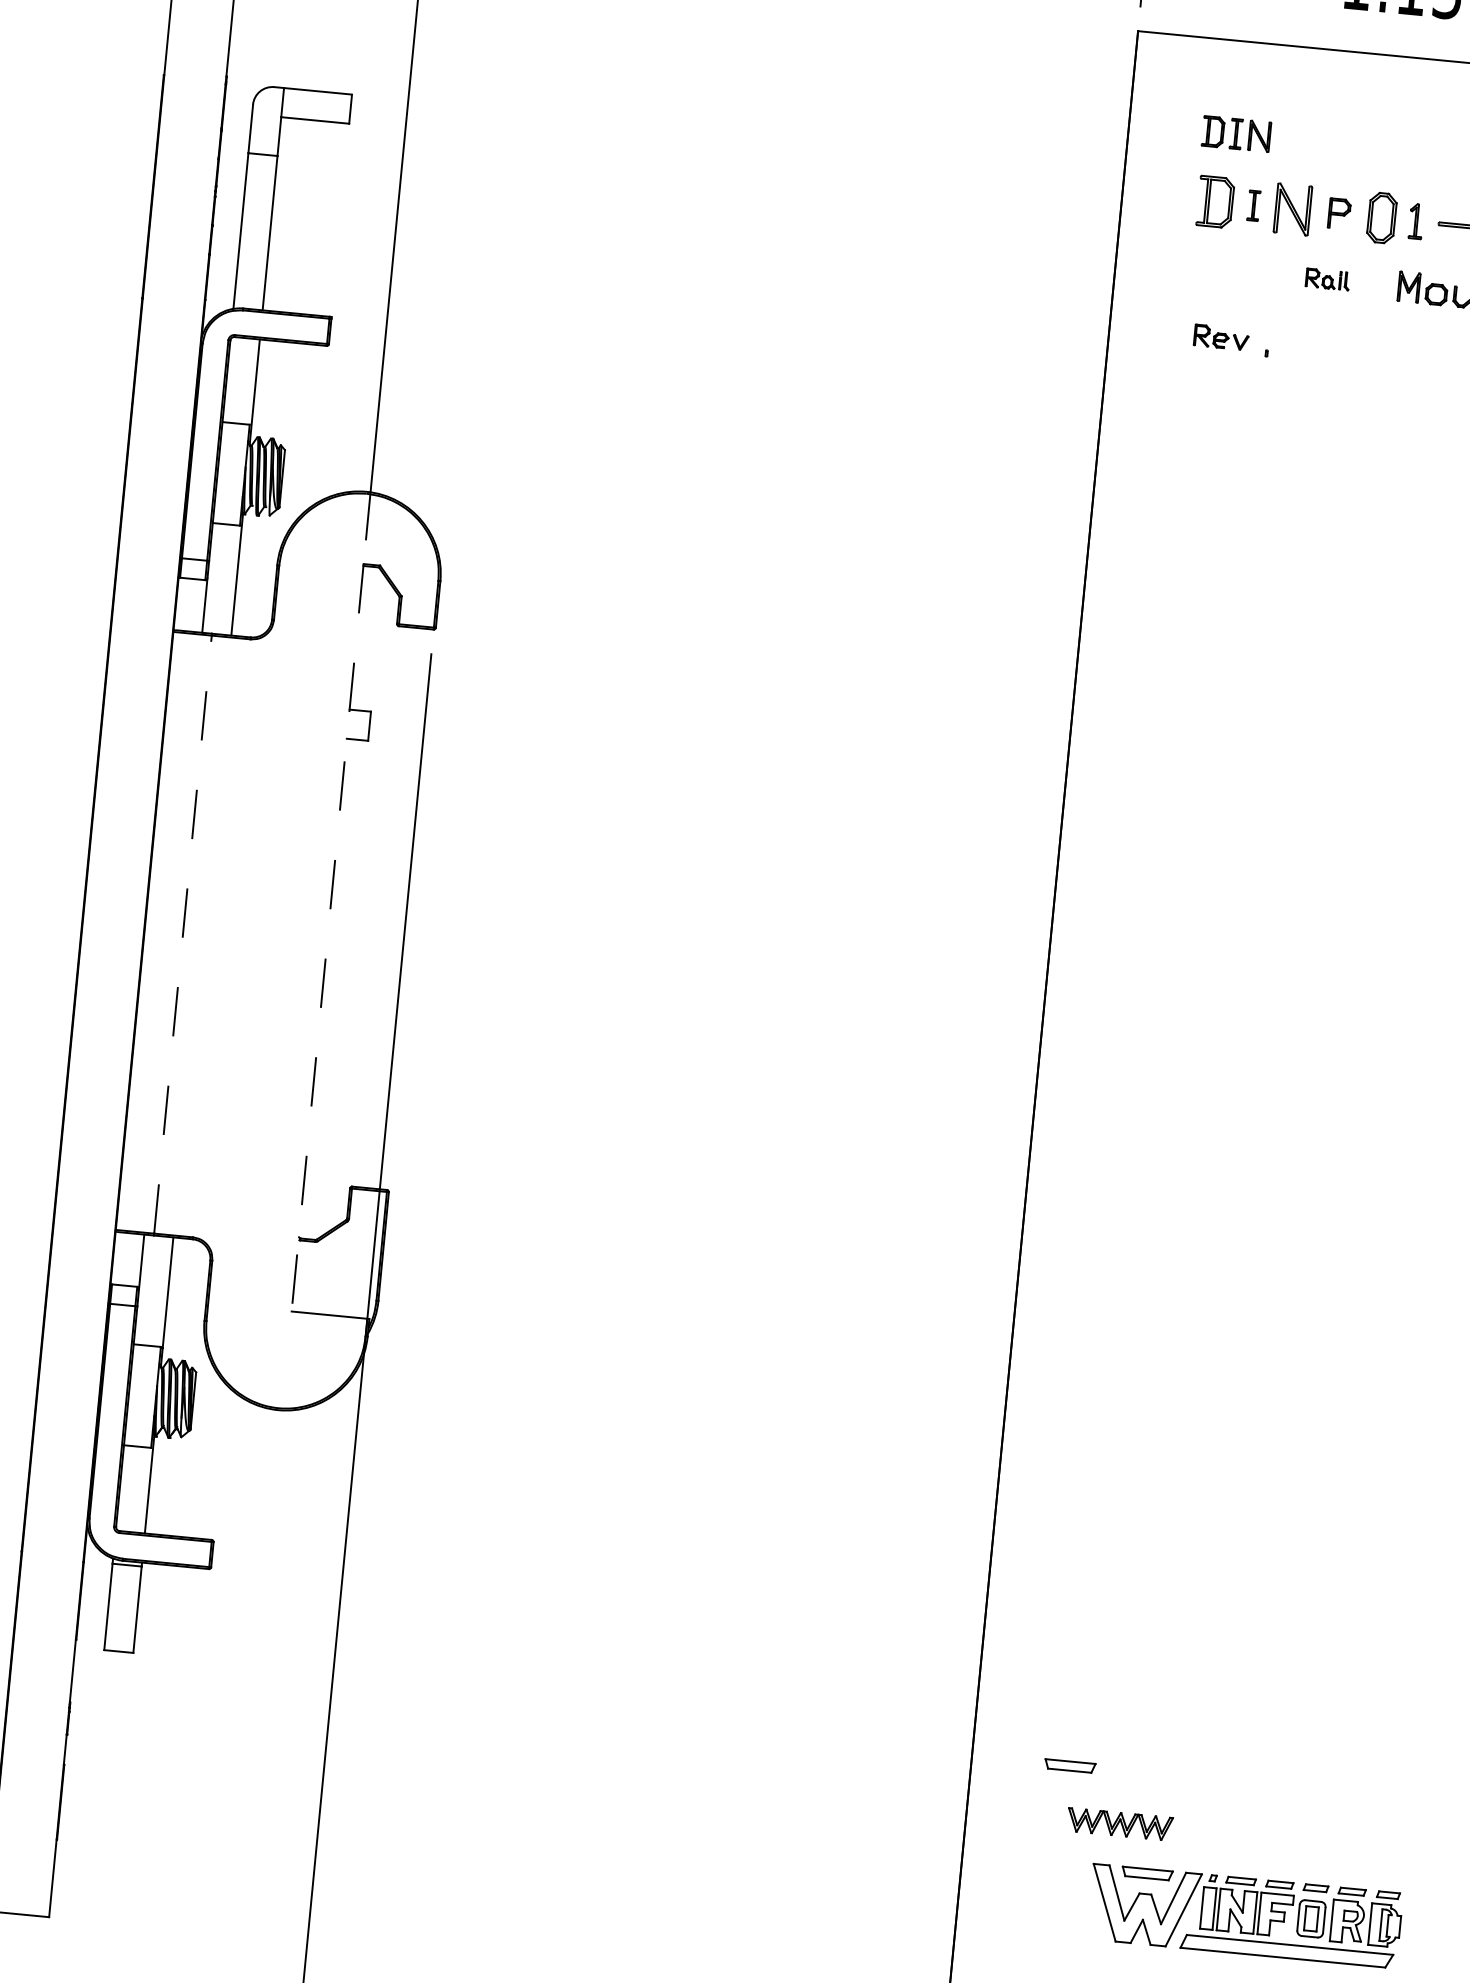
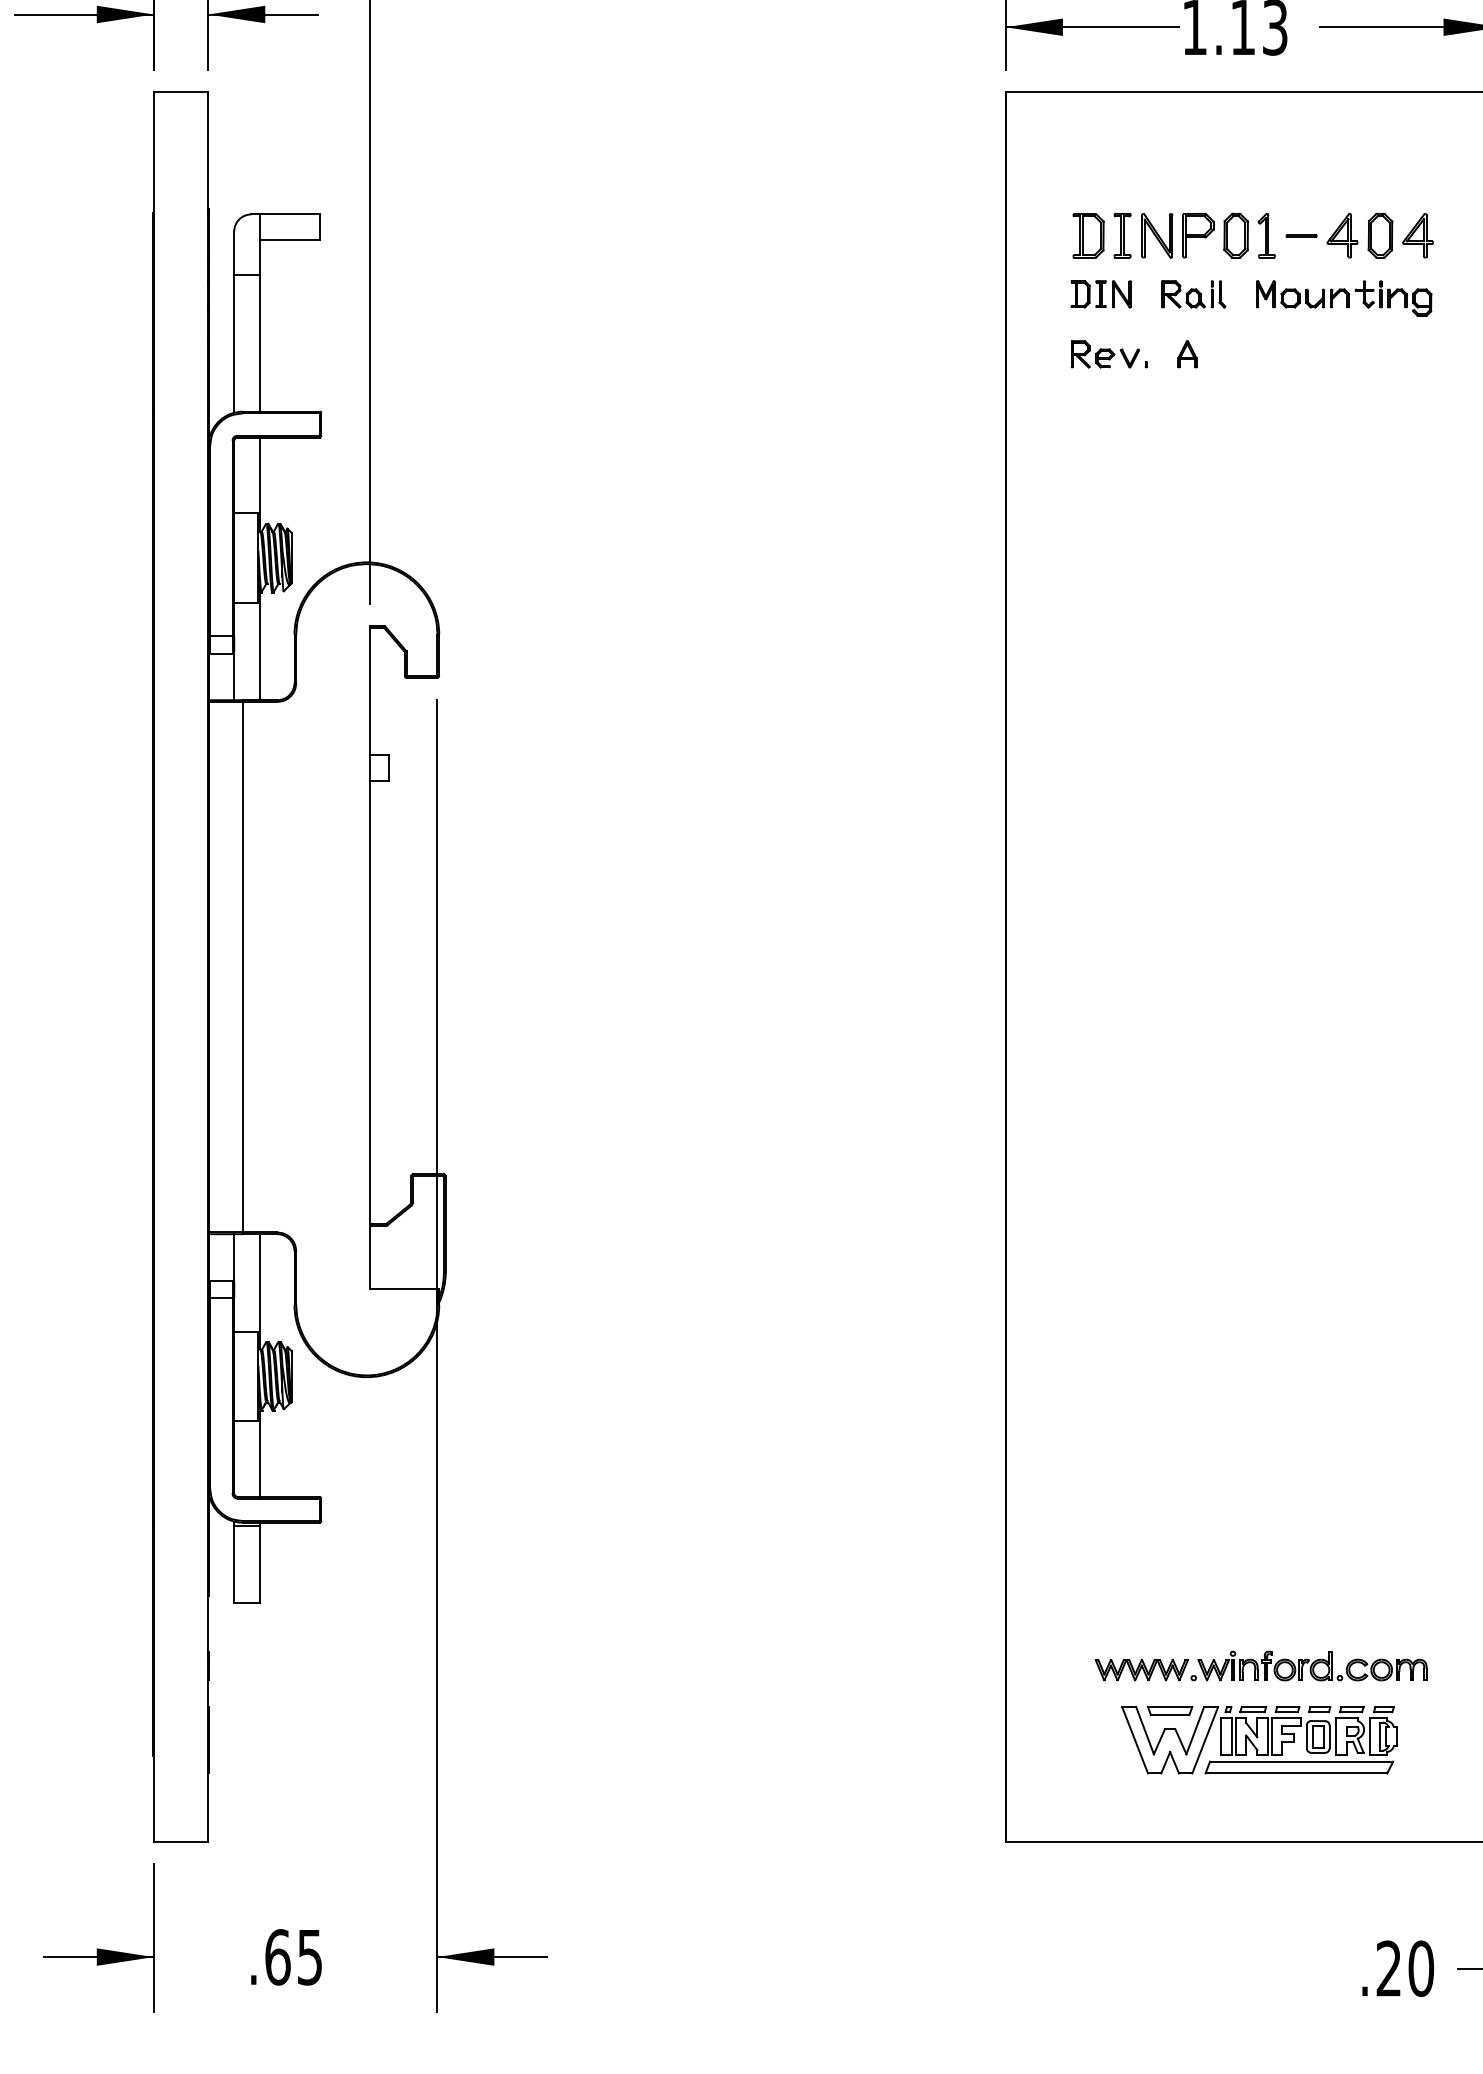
part: (1235, 134) -> (1100, 294), moved
part: (1253, 205) -> (1122, 235), size x1.67
part: (1339, 213) -> (1198, 235), size x1.67
part: (1416, 221) -> (1266, 235), size x1.43
part: (1327, 279) -> (1193, 294), size x1.67
part: (1220, 337) -> (1104, 354), size x1.43
part: (1314, 346) -> (1187, 354), added
line: (182, 933) -> (242, 966), dashed -> solid
line: (327, 937) -> (370, 957), dashed -> solid
part: (1070, 1766) -> (1093, 1623), removed
part: (1308, 1837) -> (1308, 1665), added

